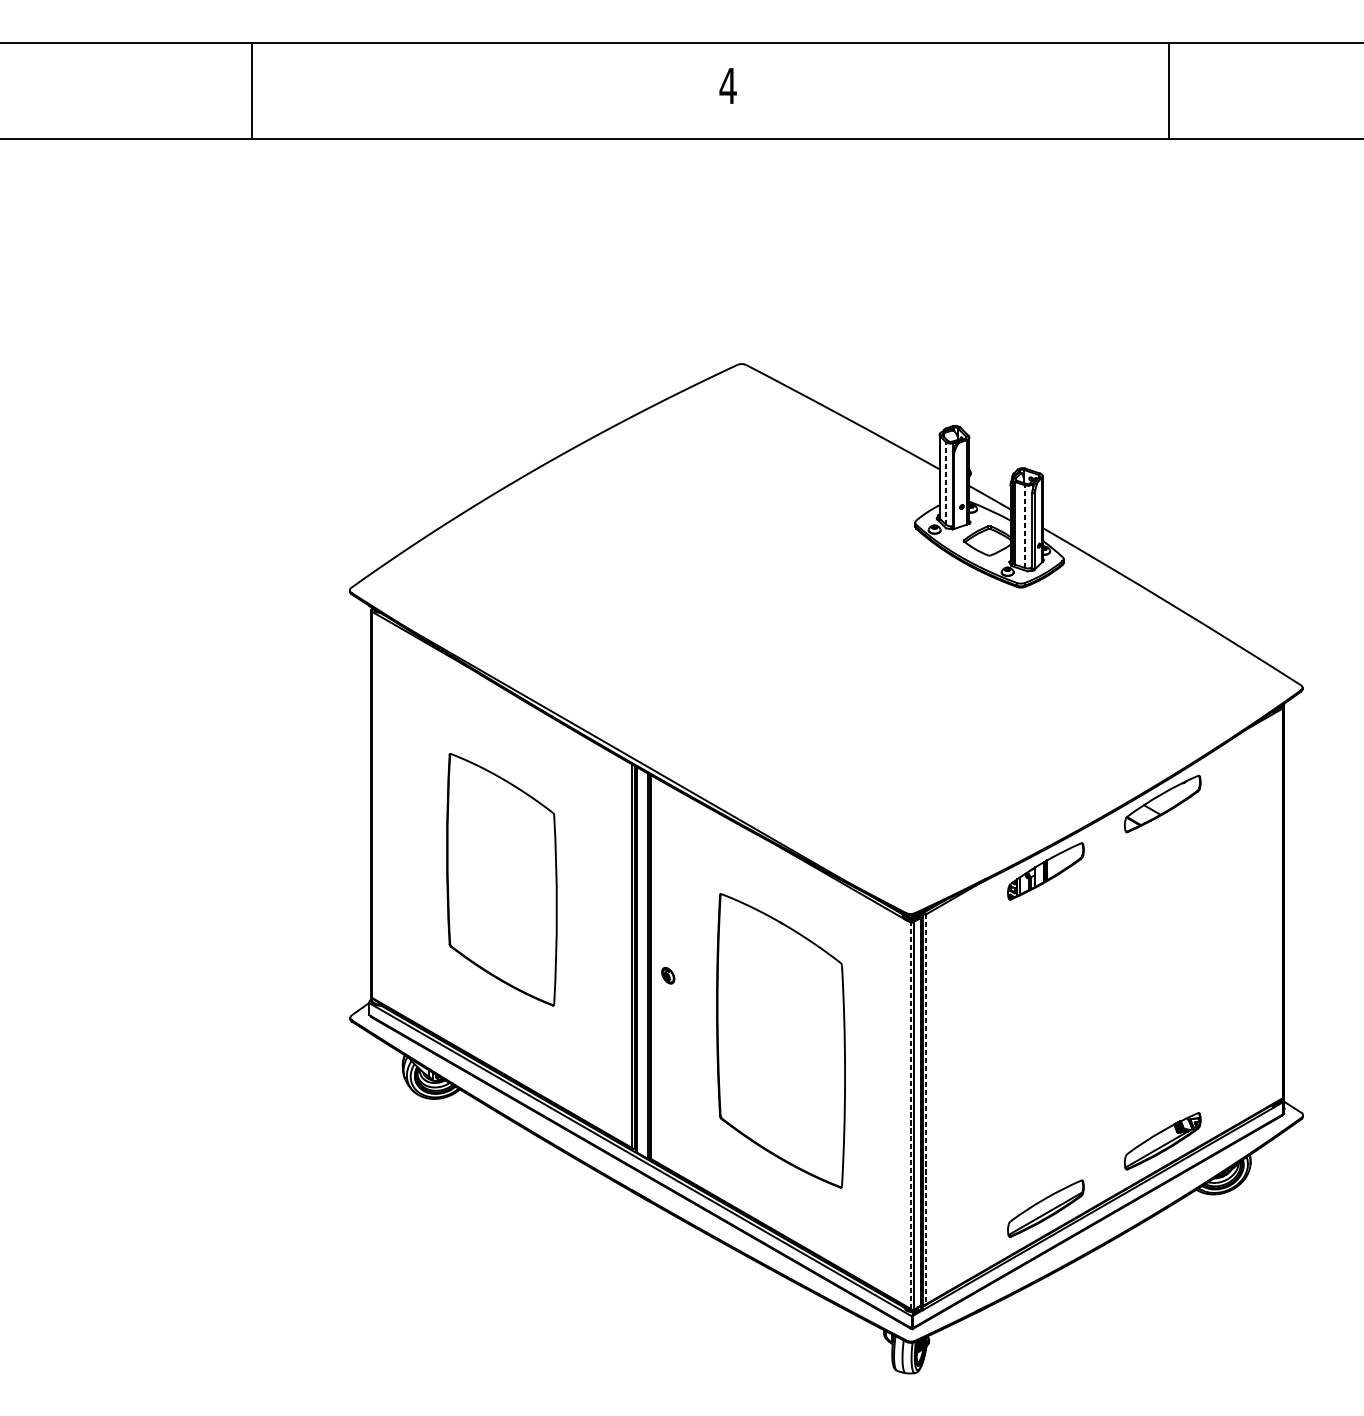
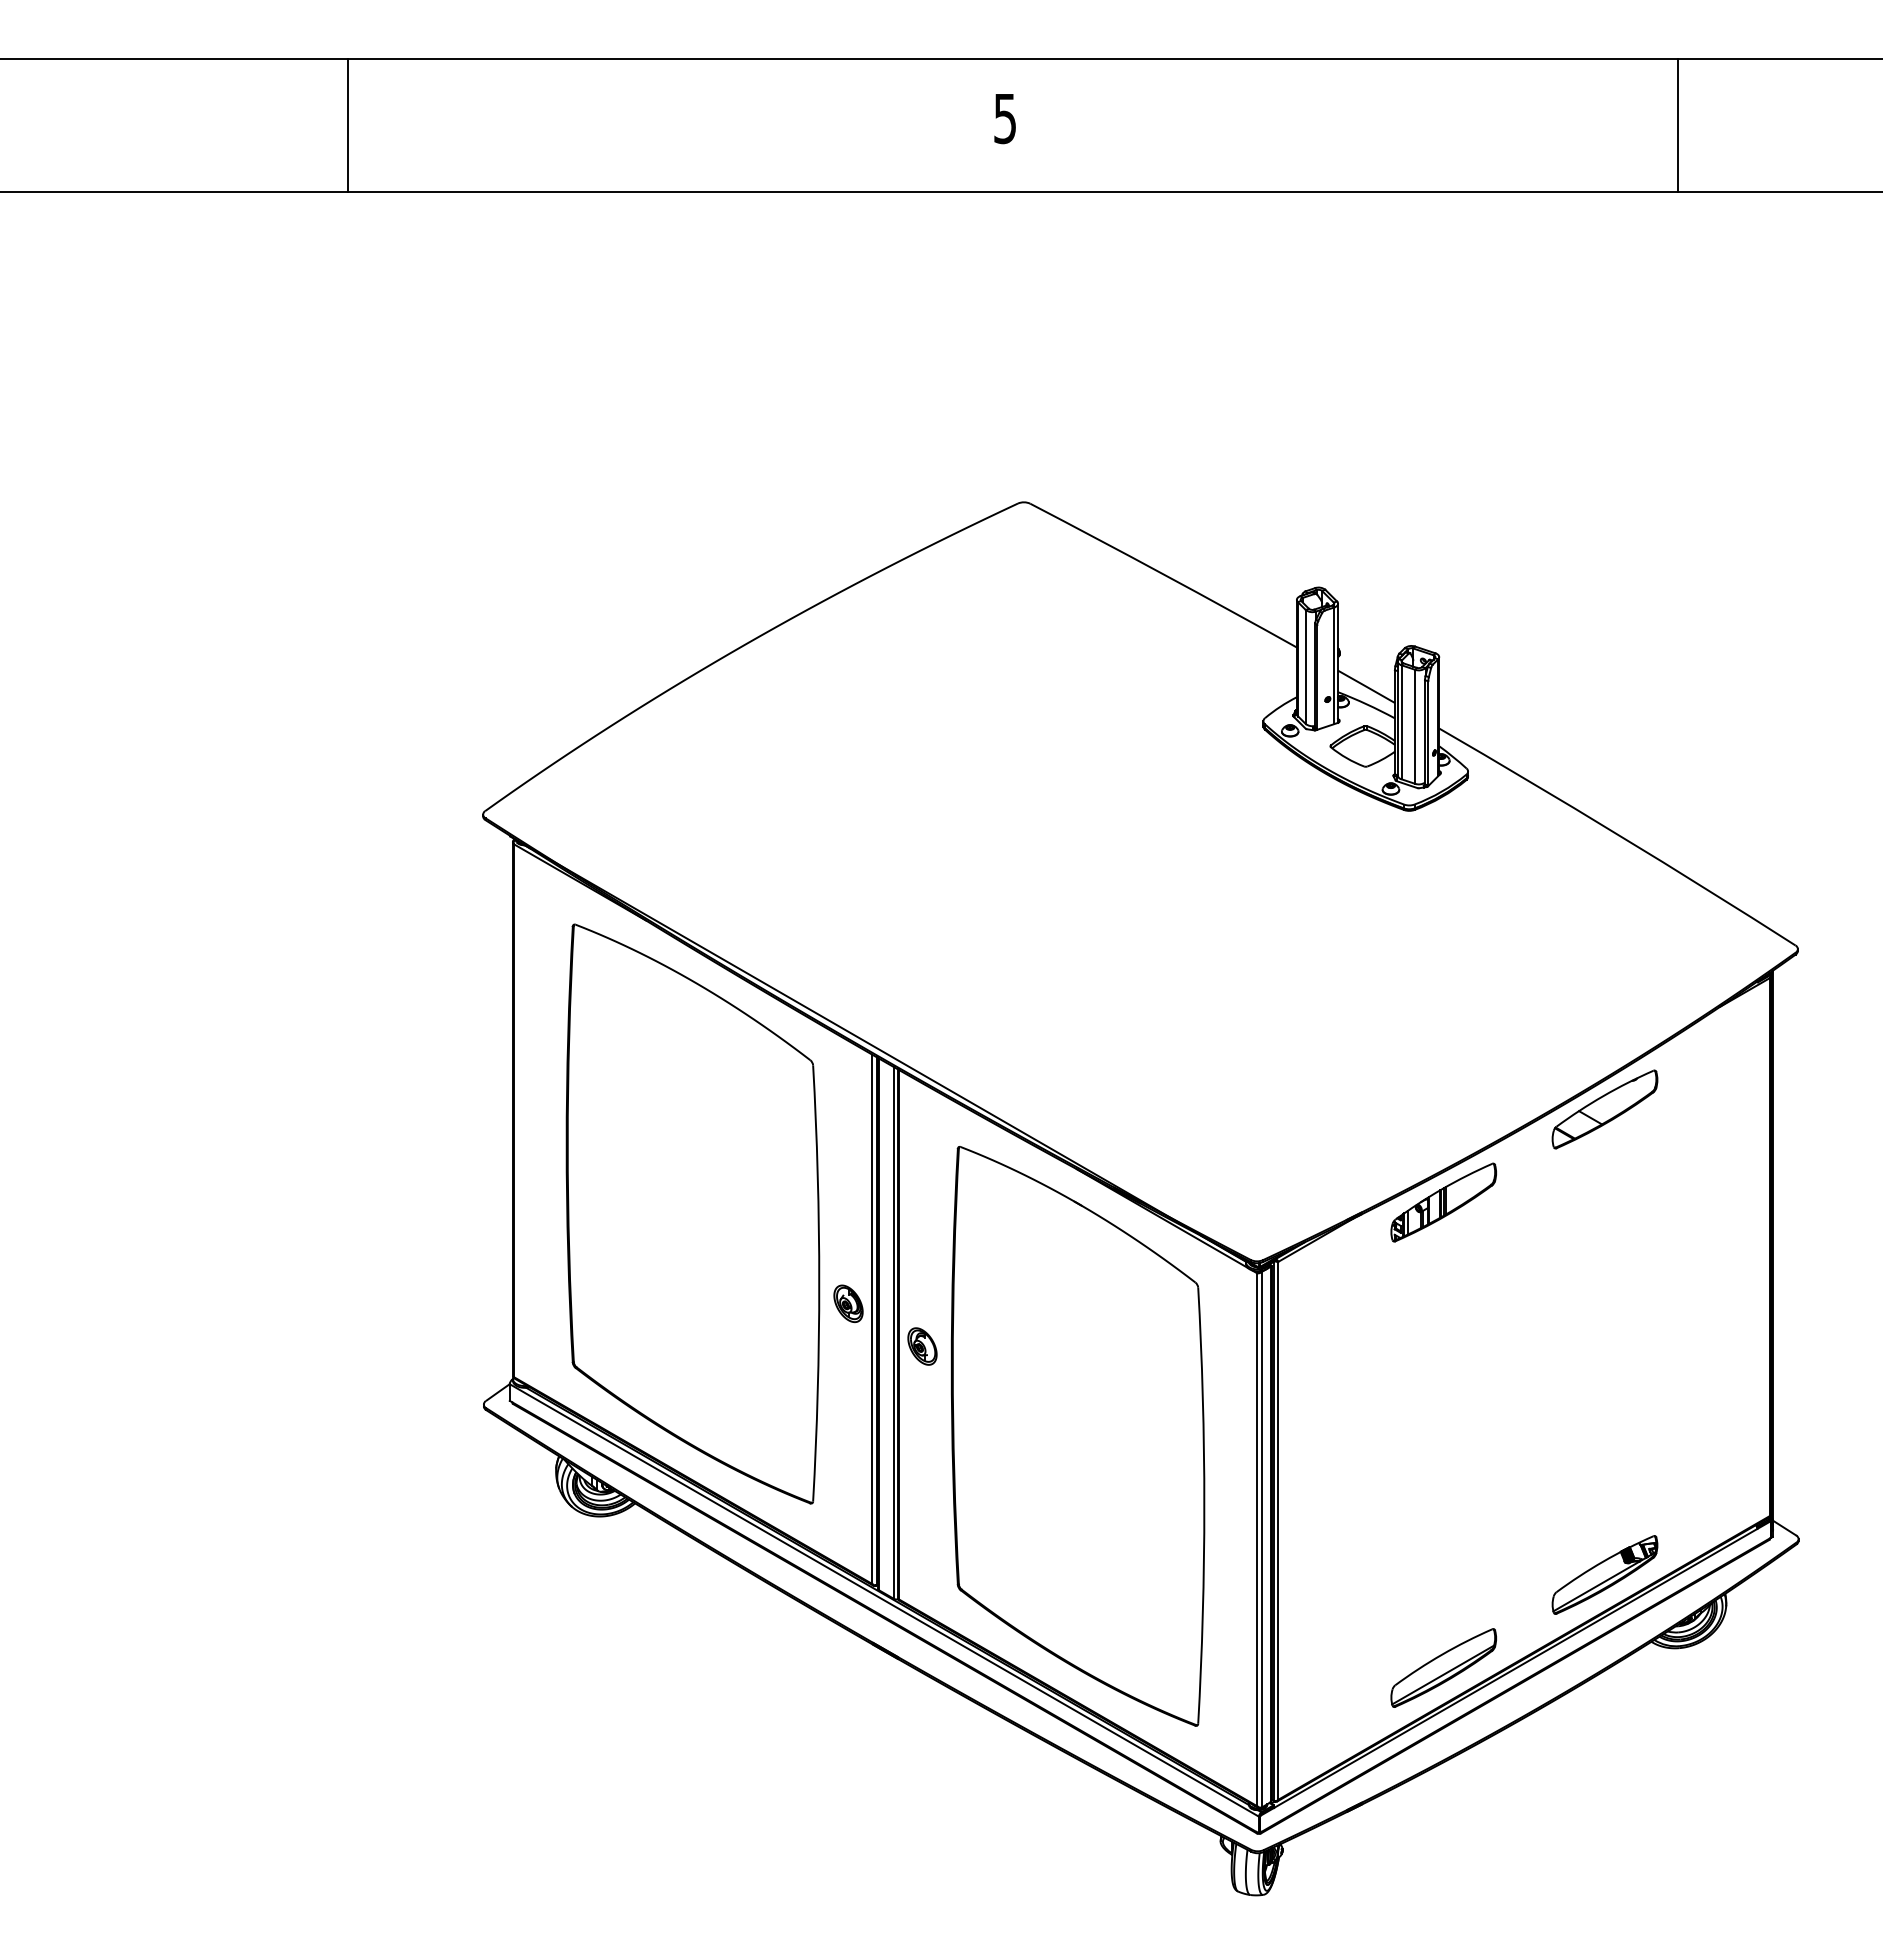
text: (728, 86) -> (1005, 119), 4 -> 5
line: (1169, 90) -> (1678, 124), moved
line: (945, 483) -> (1305, 666), dashed -> solid
line: (1025, 526) -> (1415, 726), dashed -> solid
part: (501, 879) -> (692, 1213), size x1.67
part: (614, 944) -> (848, 1303), added
part: (668, 975) -> (922, 1346), size x1.67
part: (781, 1040) -> (1078, 1436), size x1.43
line: (926, 1109) -> (1278, 1530), dashed -> solid
line: (910, 1115) -> (1257, 1539), dashed -> solid

